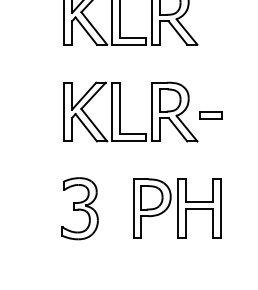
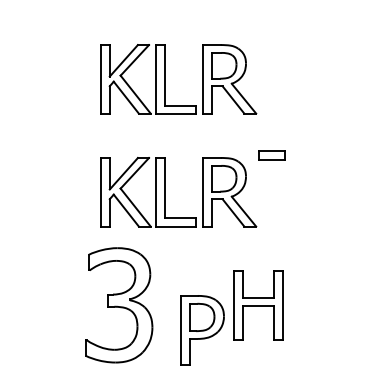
part: (210, 115) -> (271, 155), moved
part: (79, 208) -> (118, 304), size x1.6
part: (152, 208) -> (202, 330), moved

